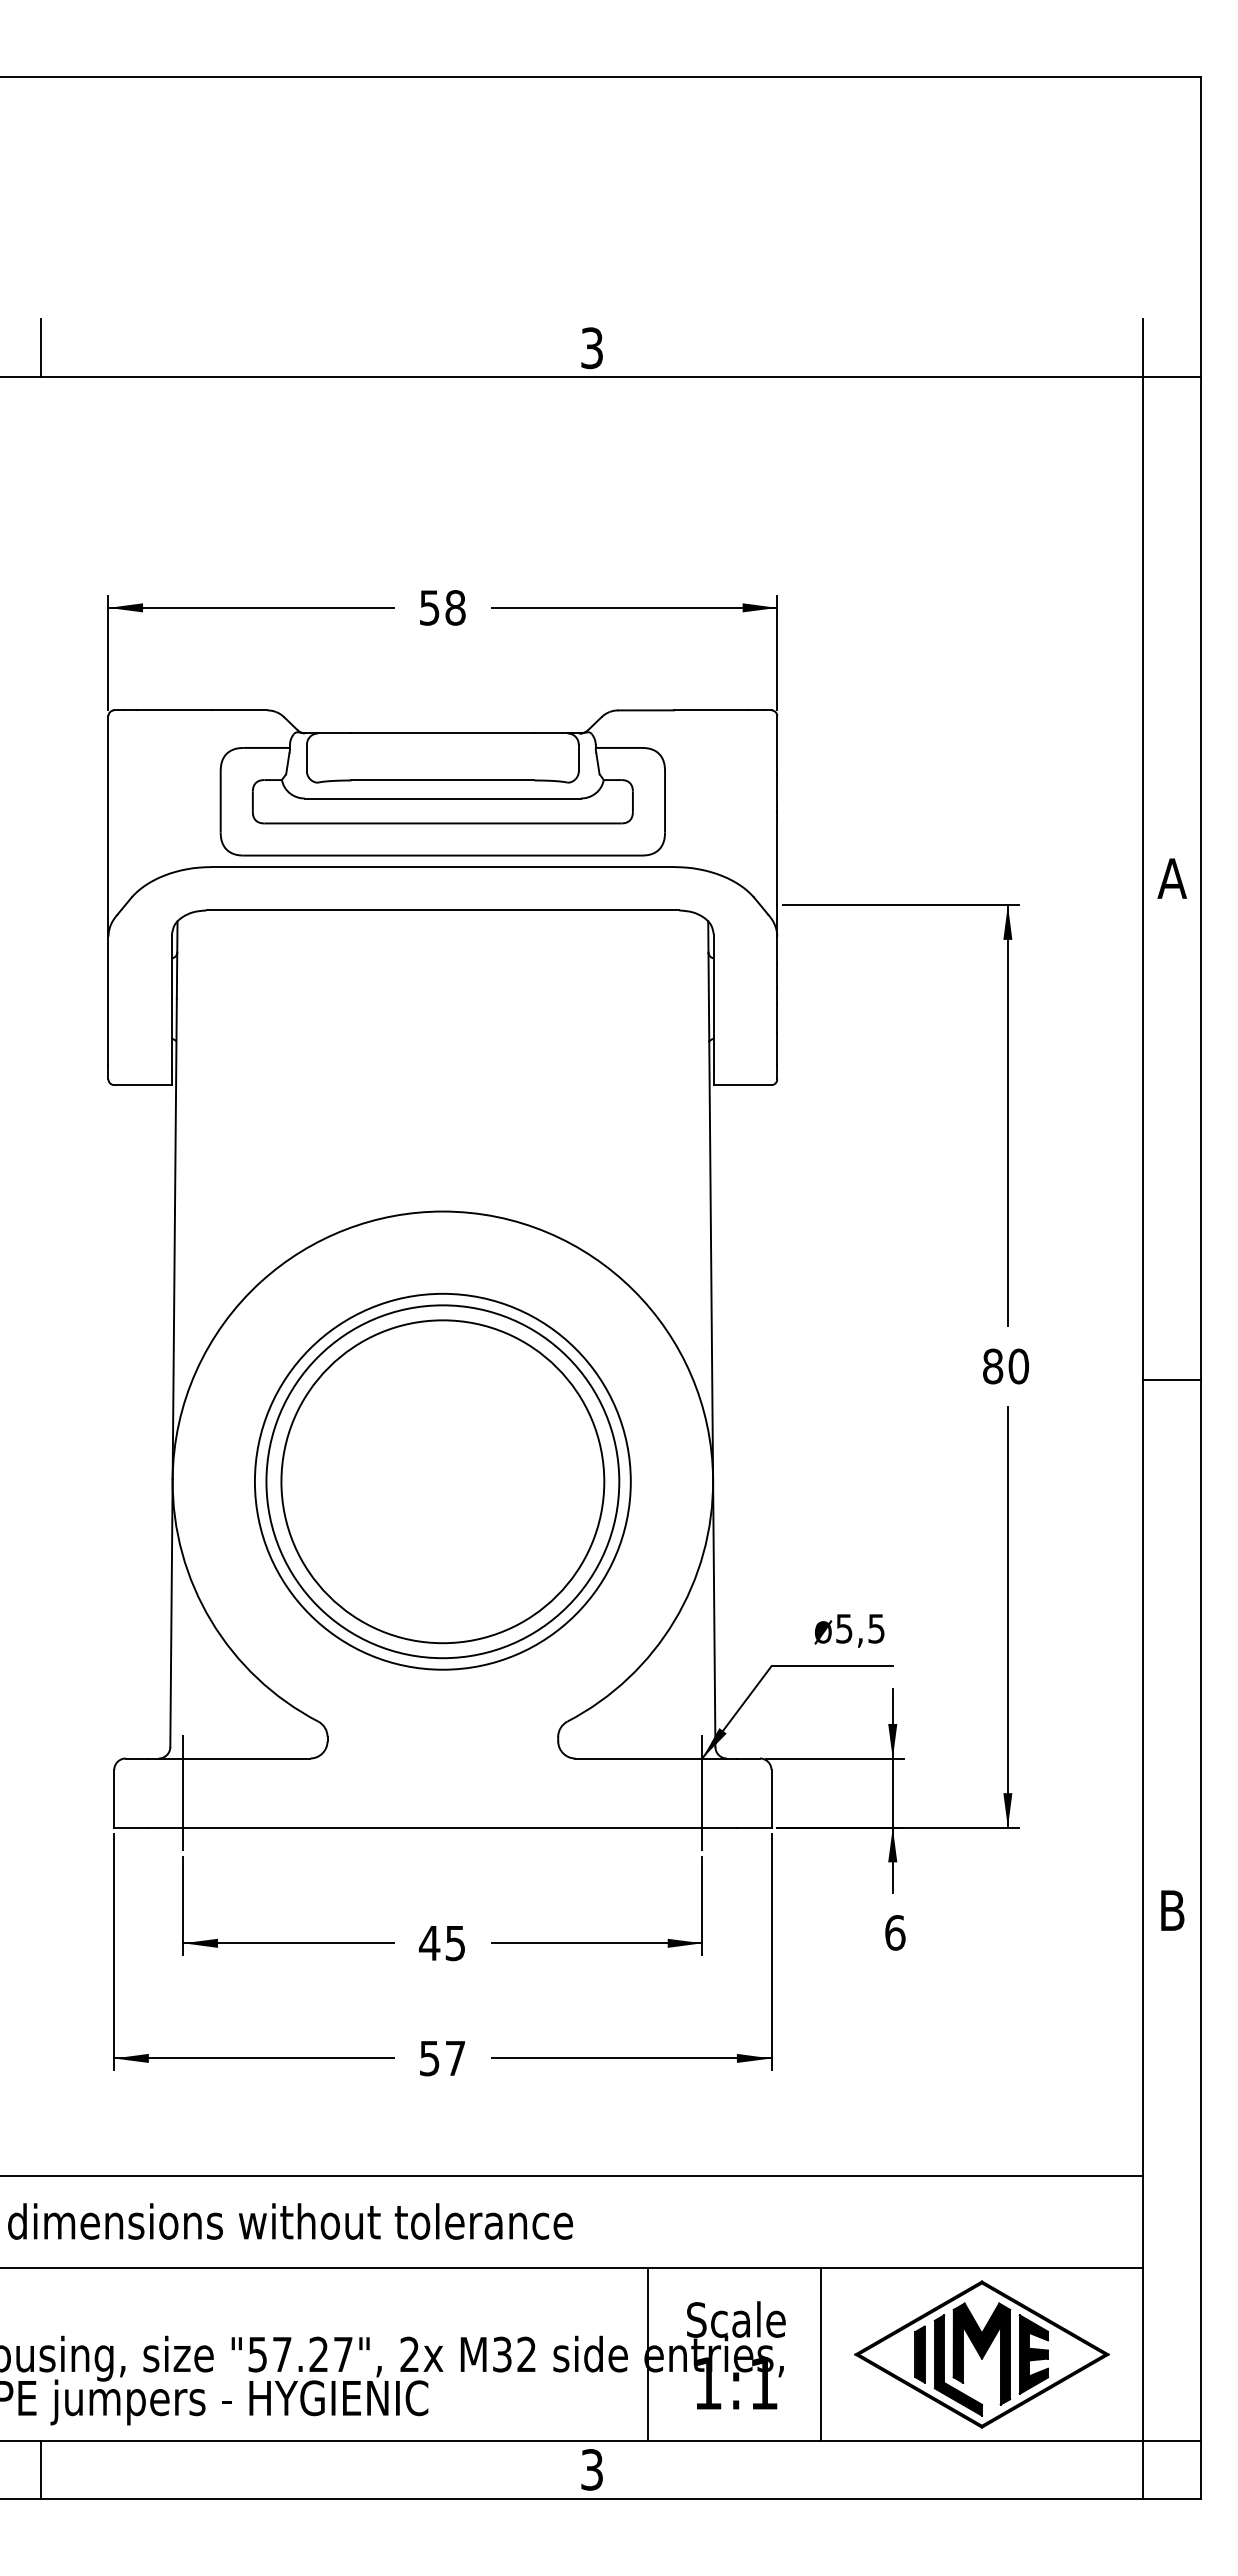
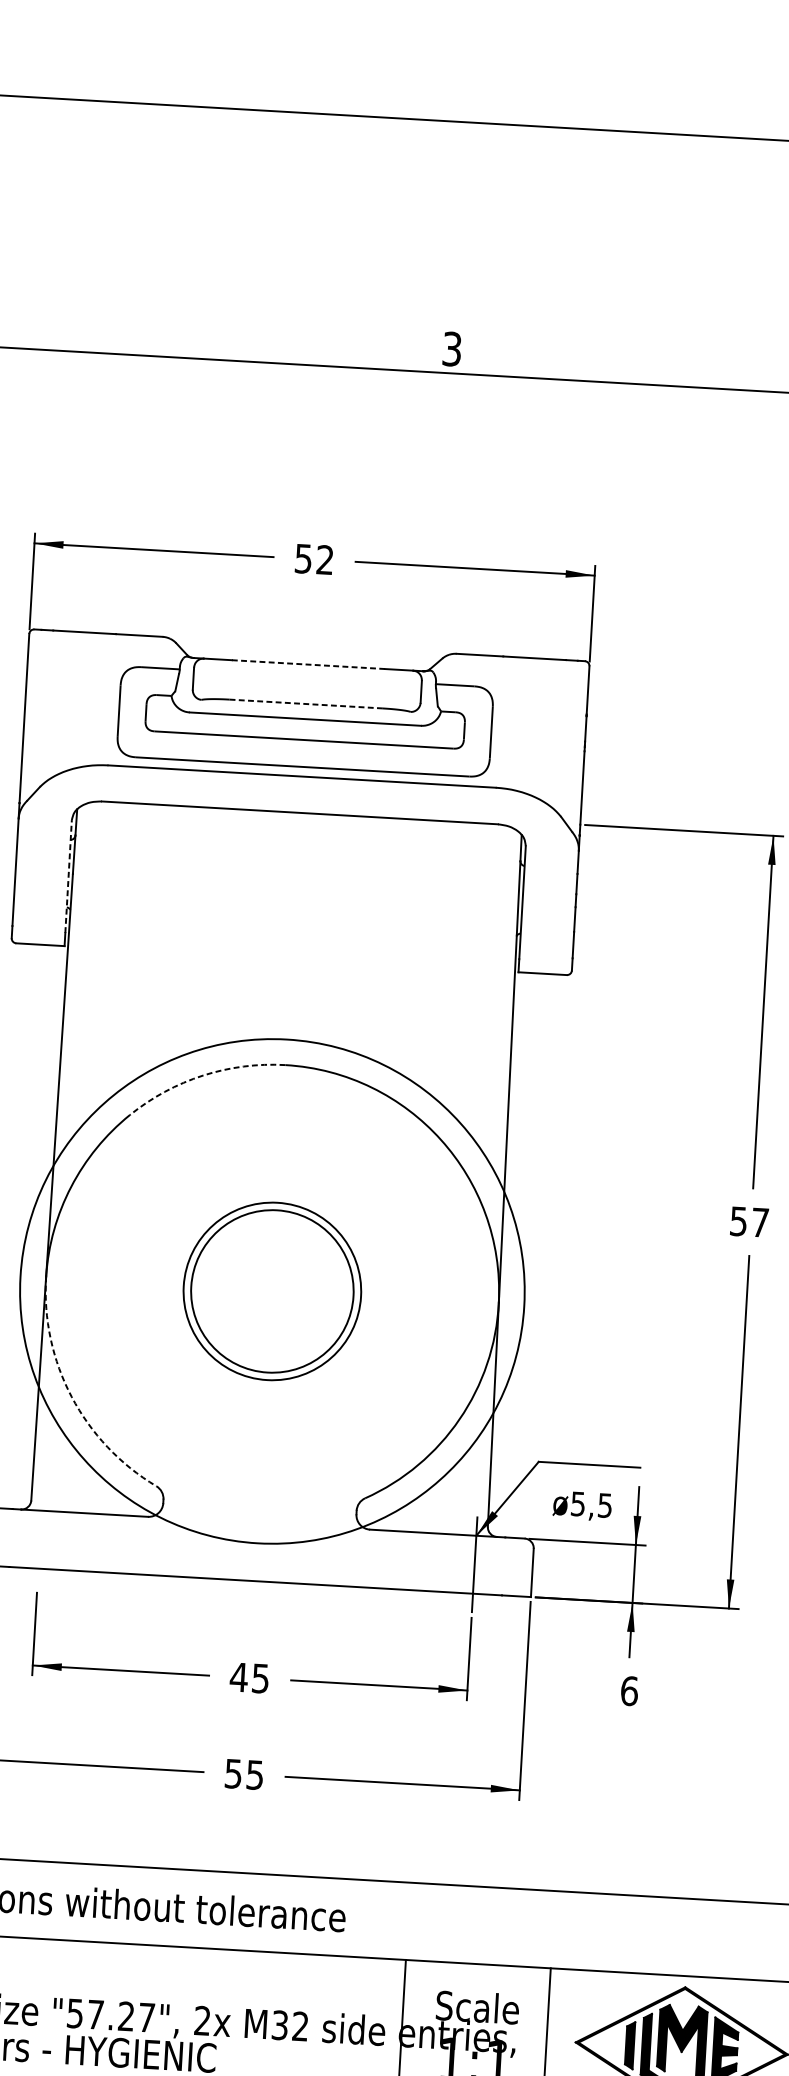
text: (455, 607) -> (325, 559), 58 -> 52
line: (442, 733) -> (308, 664), solid -> dashed
line: (442, 780) -> (305, 704), solid -> dashed
line: (171, 1001) -> (68, 876), solid -> dashed
arc: (345, 1229) -> (203, 1075), solid -> dashed
text: (1006, 1366) -> (750, 1222), 80 -> 57
circle: (442, 1481) -> (272, 1291), size x0.6
circle: (442, 1481) -> (272, 1291), size x0.6
circle: (442, 1481) -> (272, 1291), size x1.6
arc: (211, 1621) -> (71, 1397), solid -> dashed
text: (849, 1630) -> (582, 1505), moved
line: (183, 1792) -> (40, 1539), removed
text: (454, 2058) -> (254, 1775), 57 -> 55

